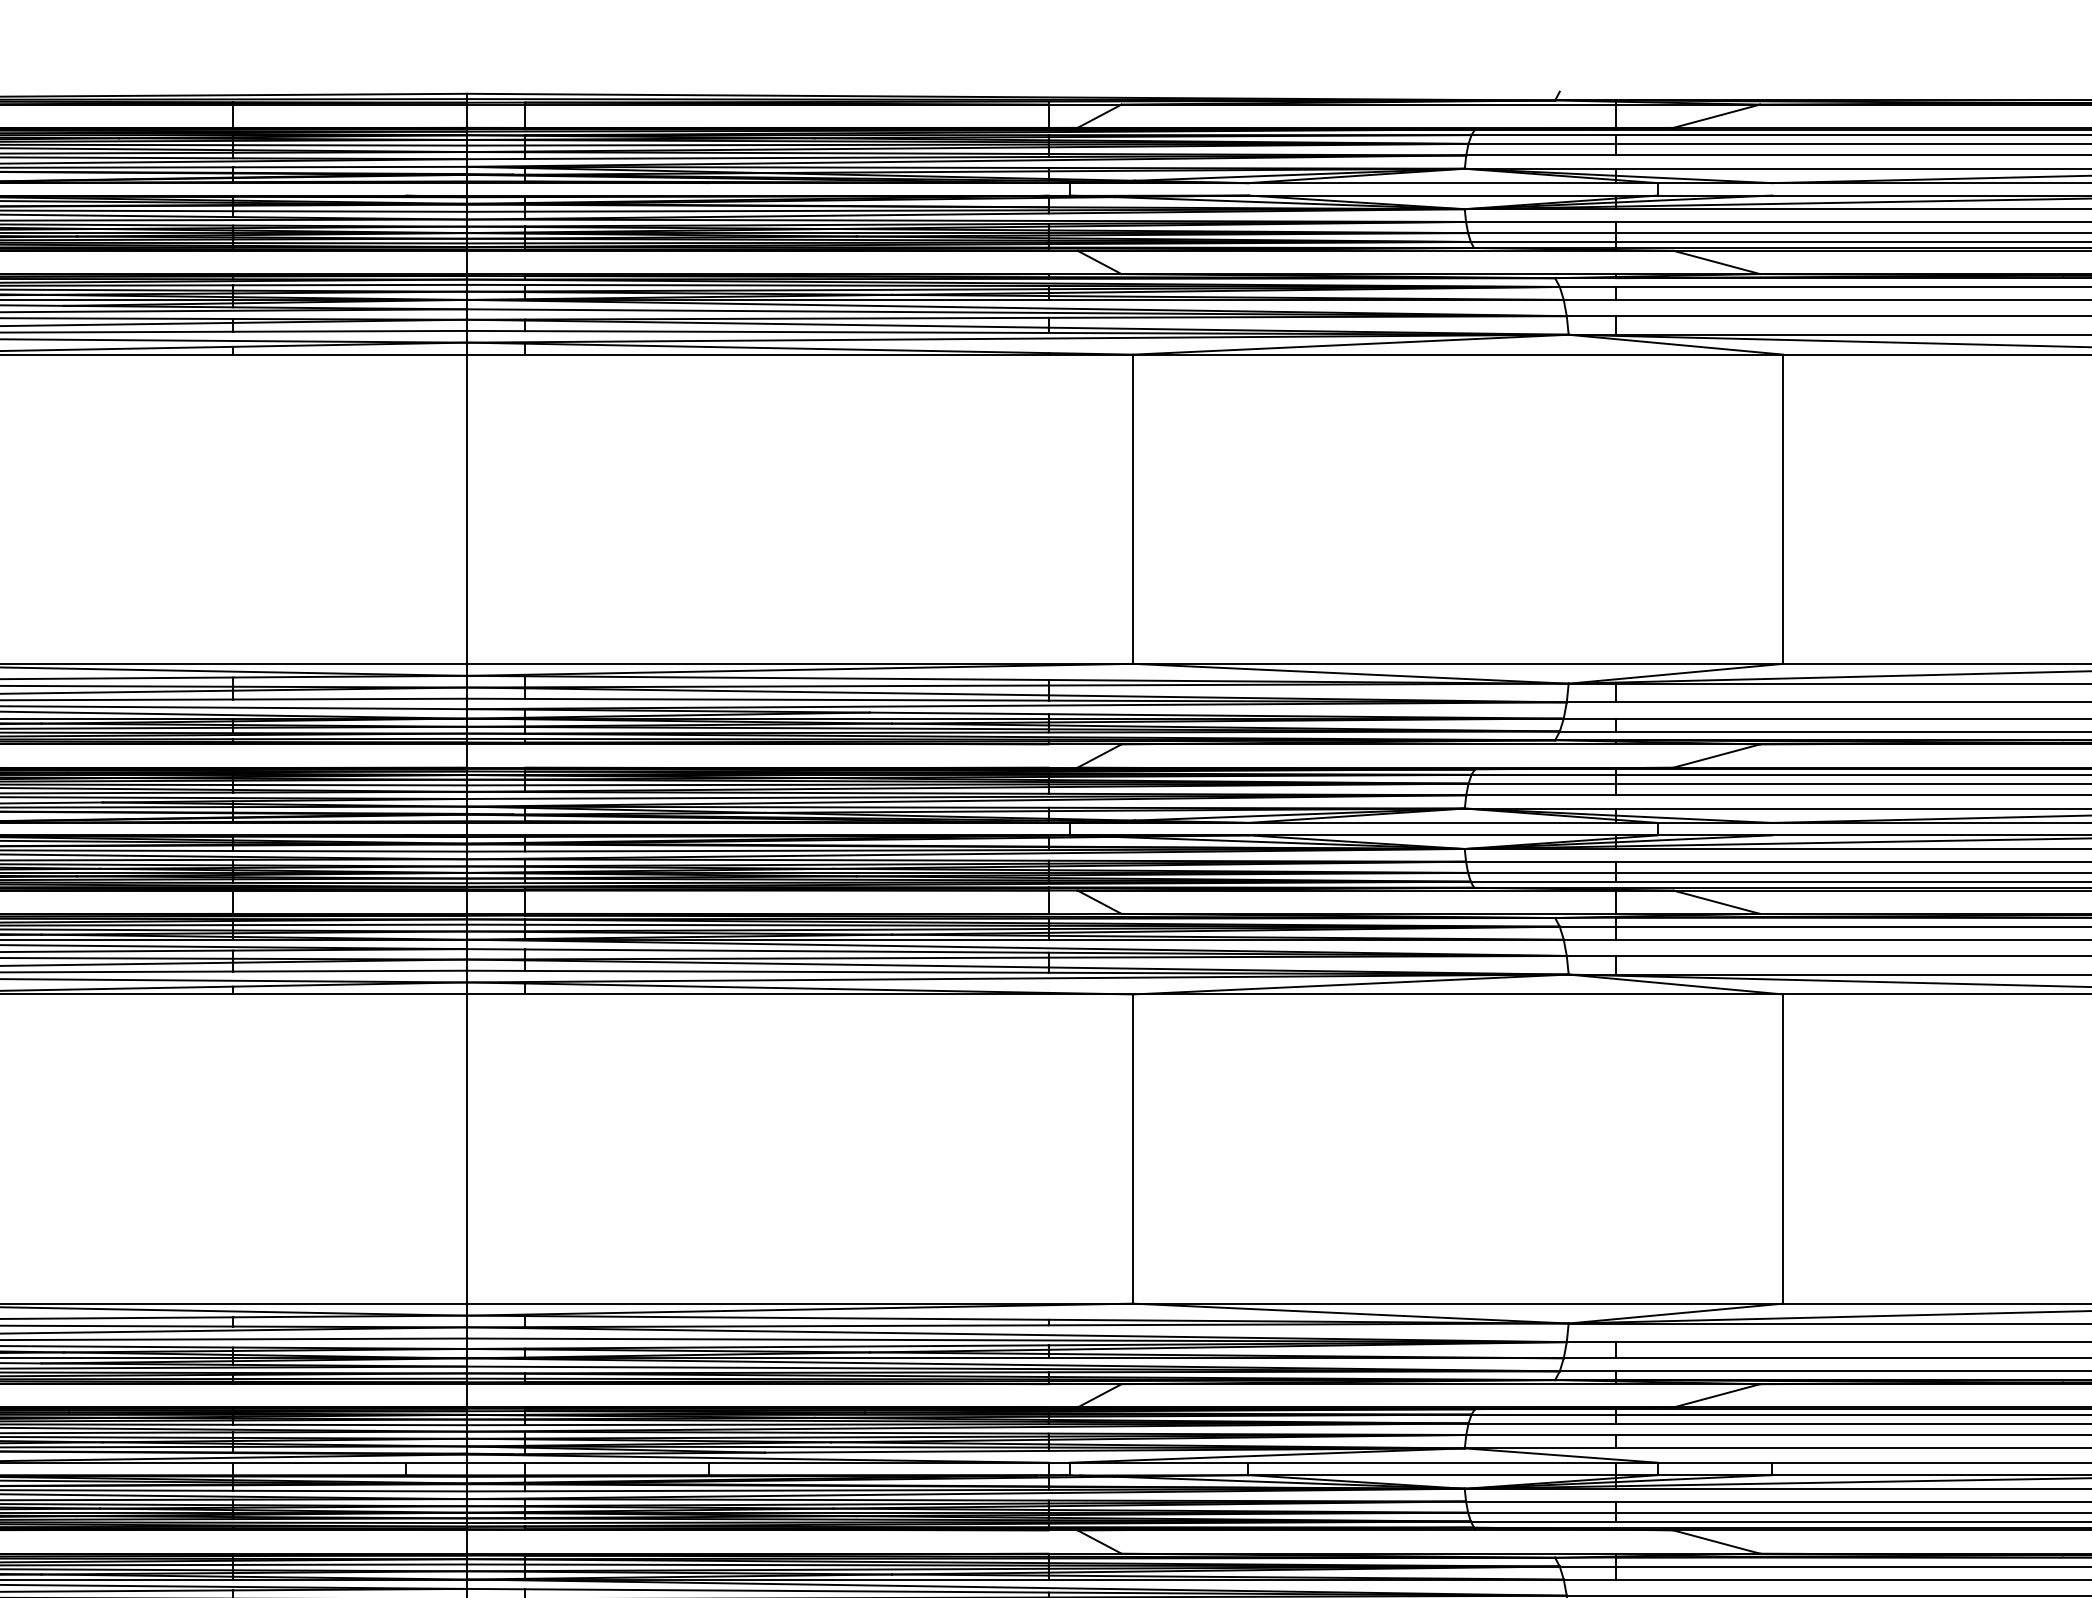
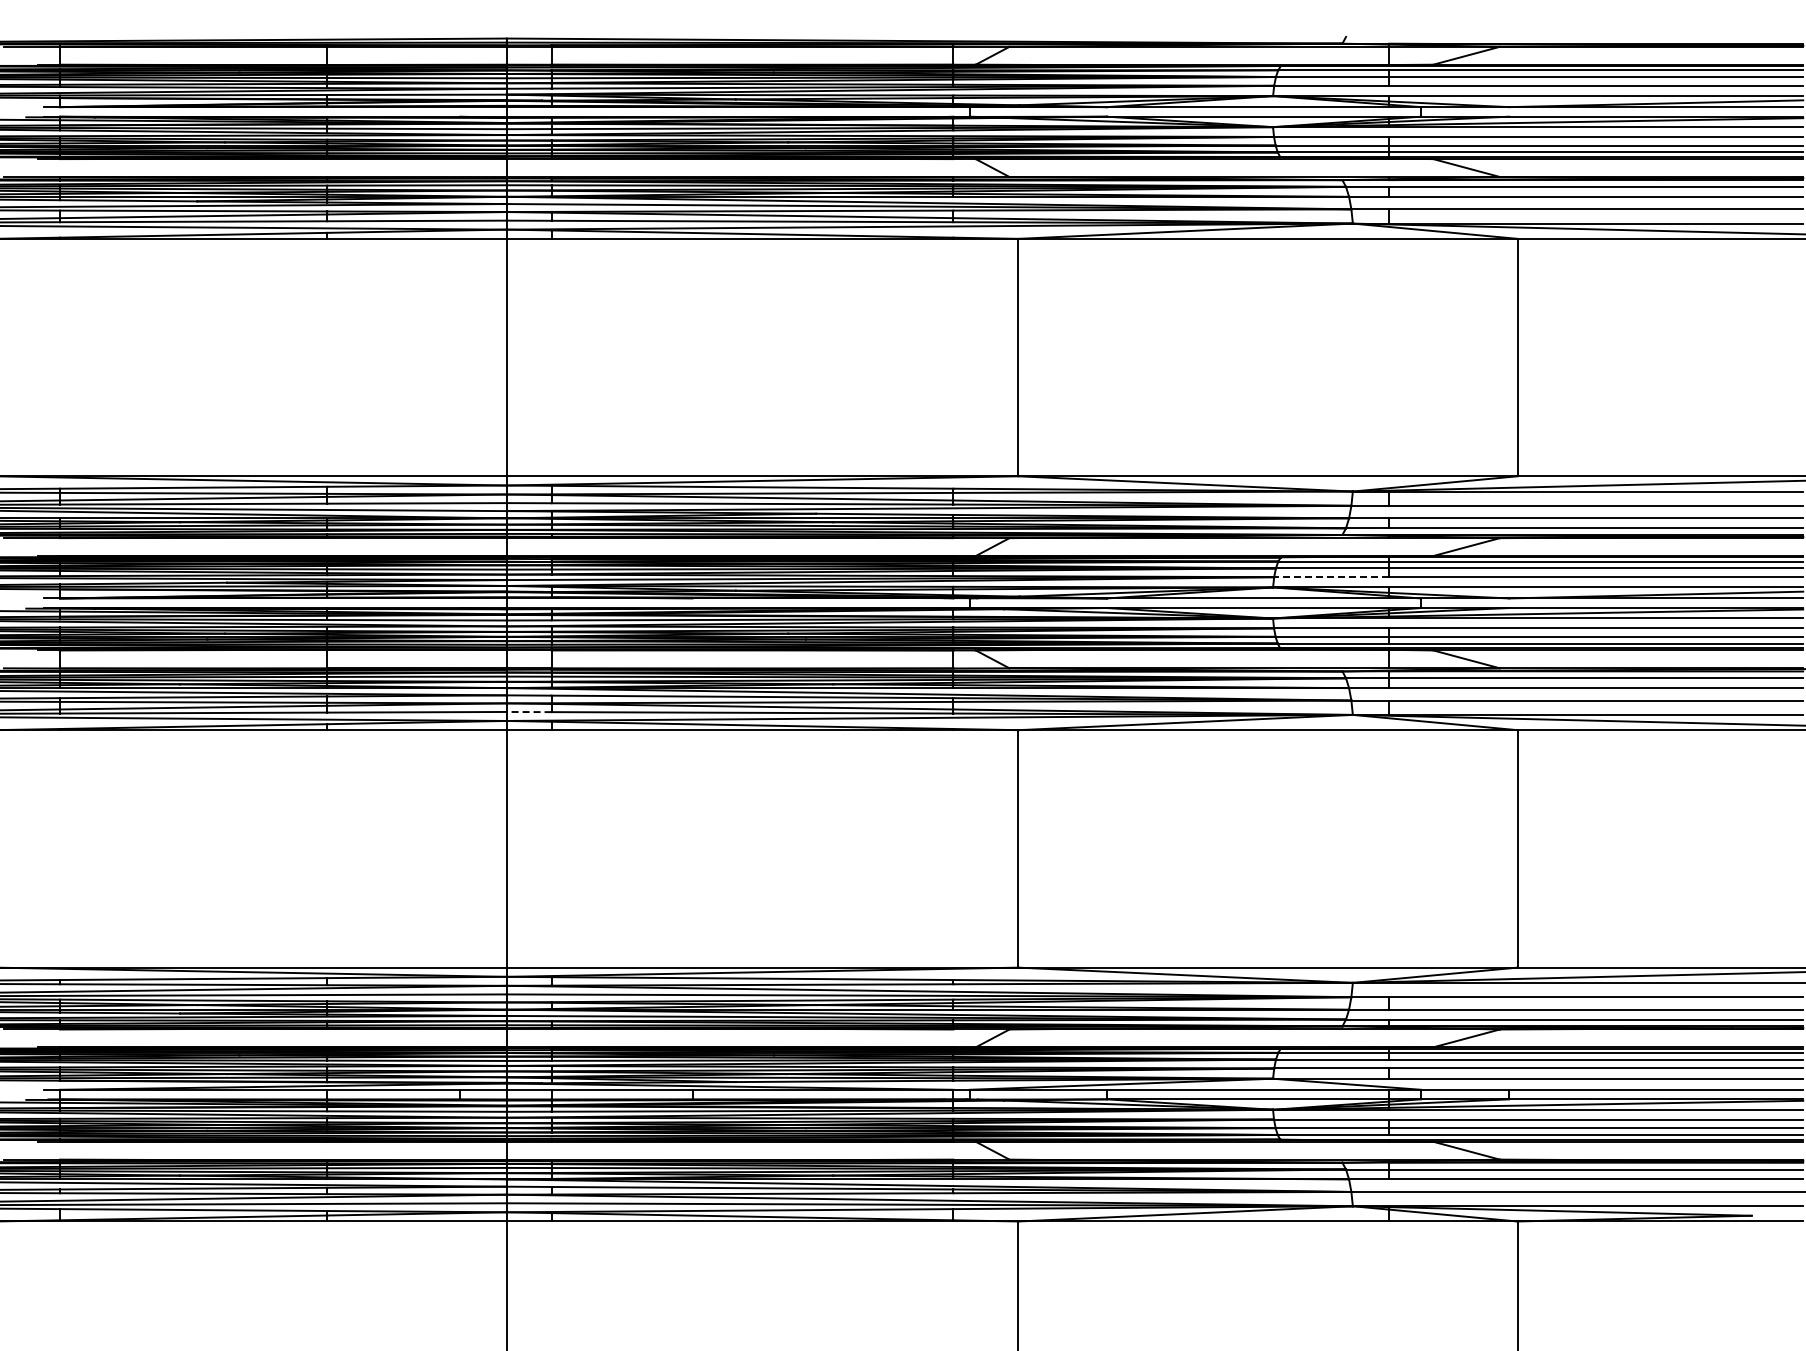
line: (1540, 795) -> (1331, 577), solid -> dashed
line: (495, 971) -> (528, 712), solid -> dashed

